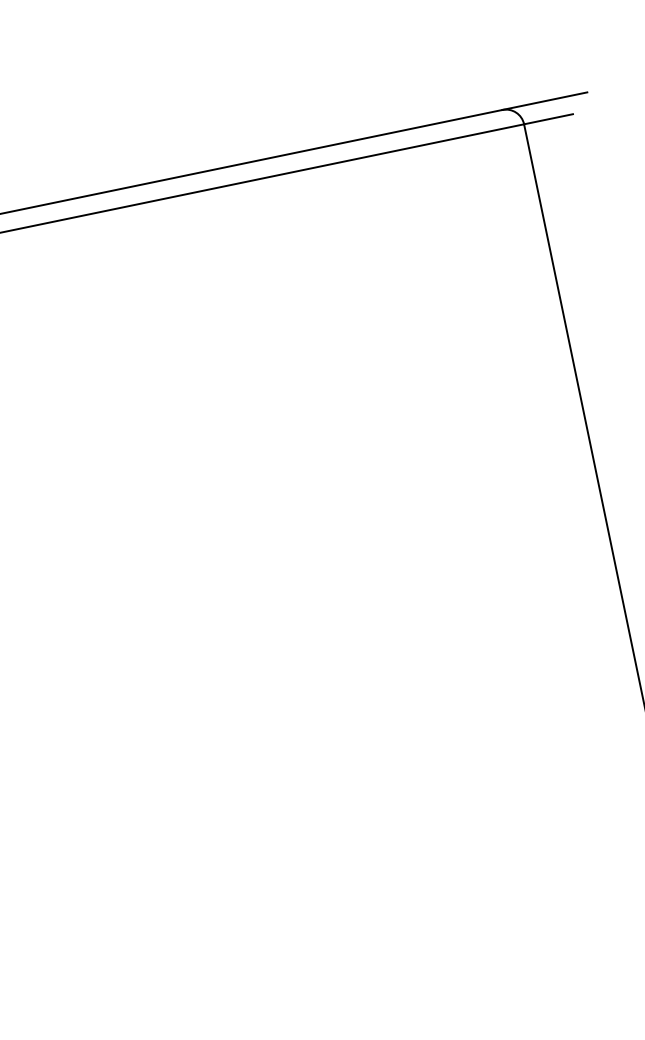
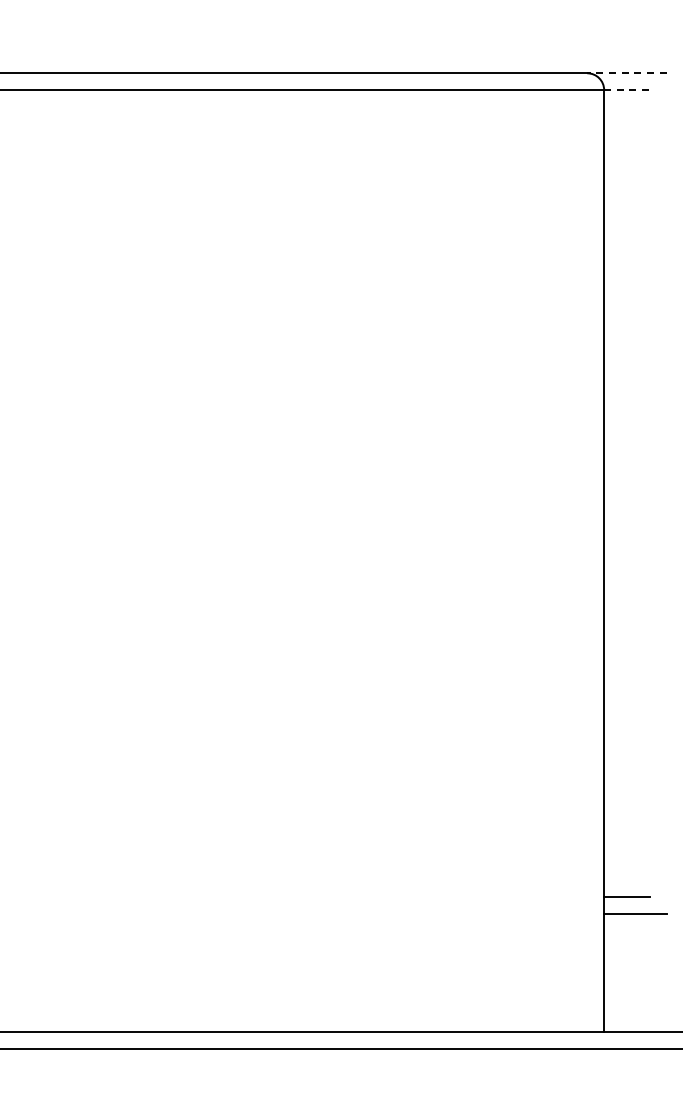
line: (544, 101) -> (626, 73), solid -> dashed
line: (548, 119) -> (626, 90), solid -> dashed

